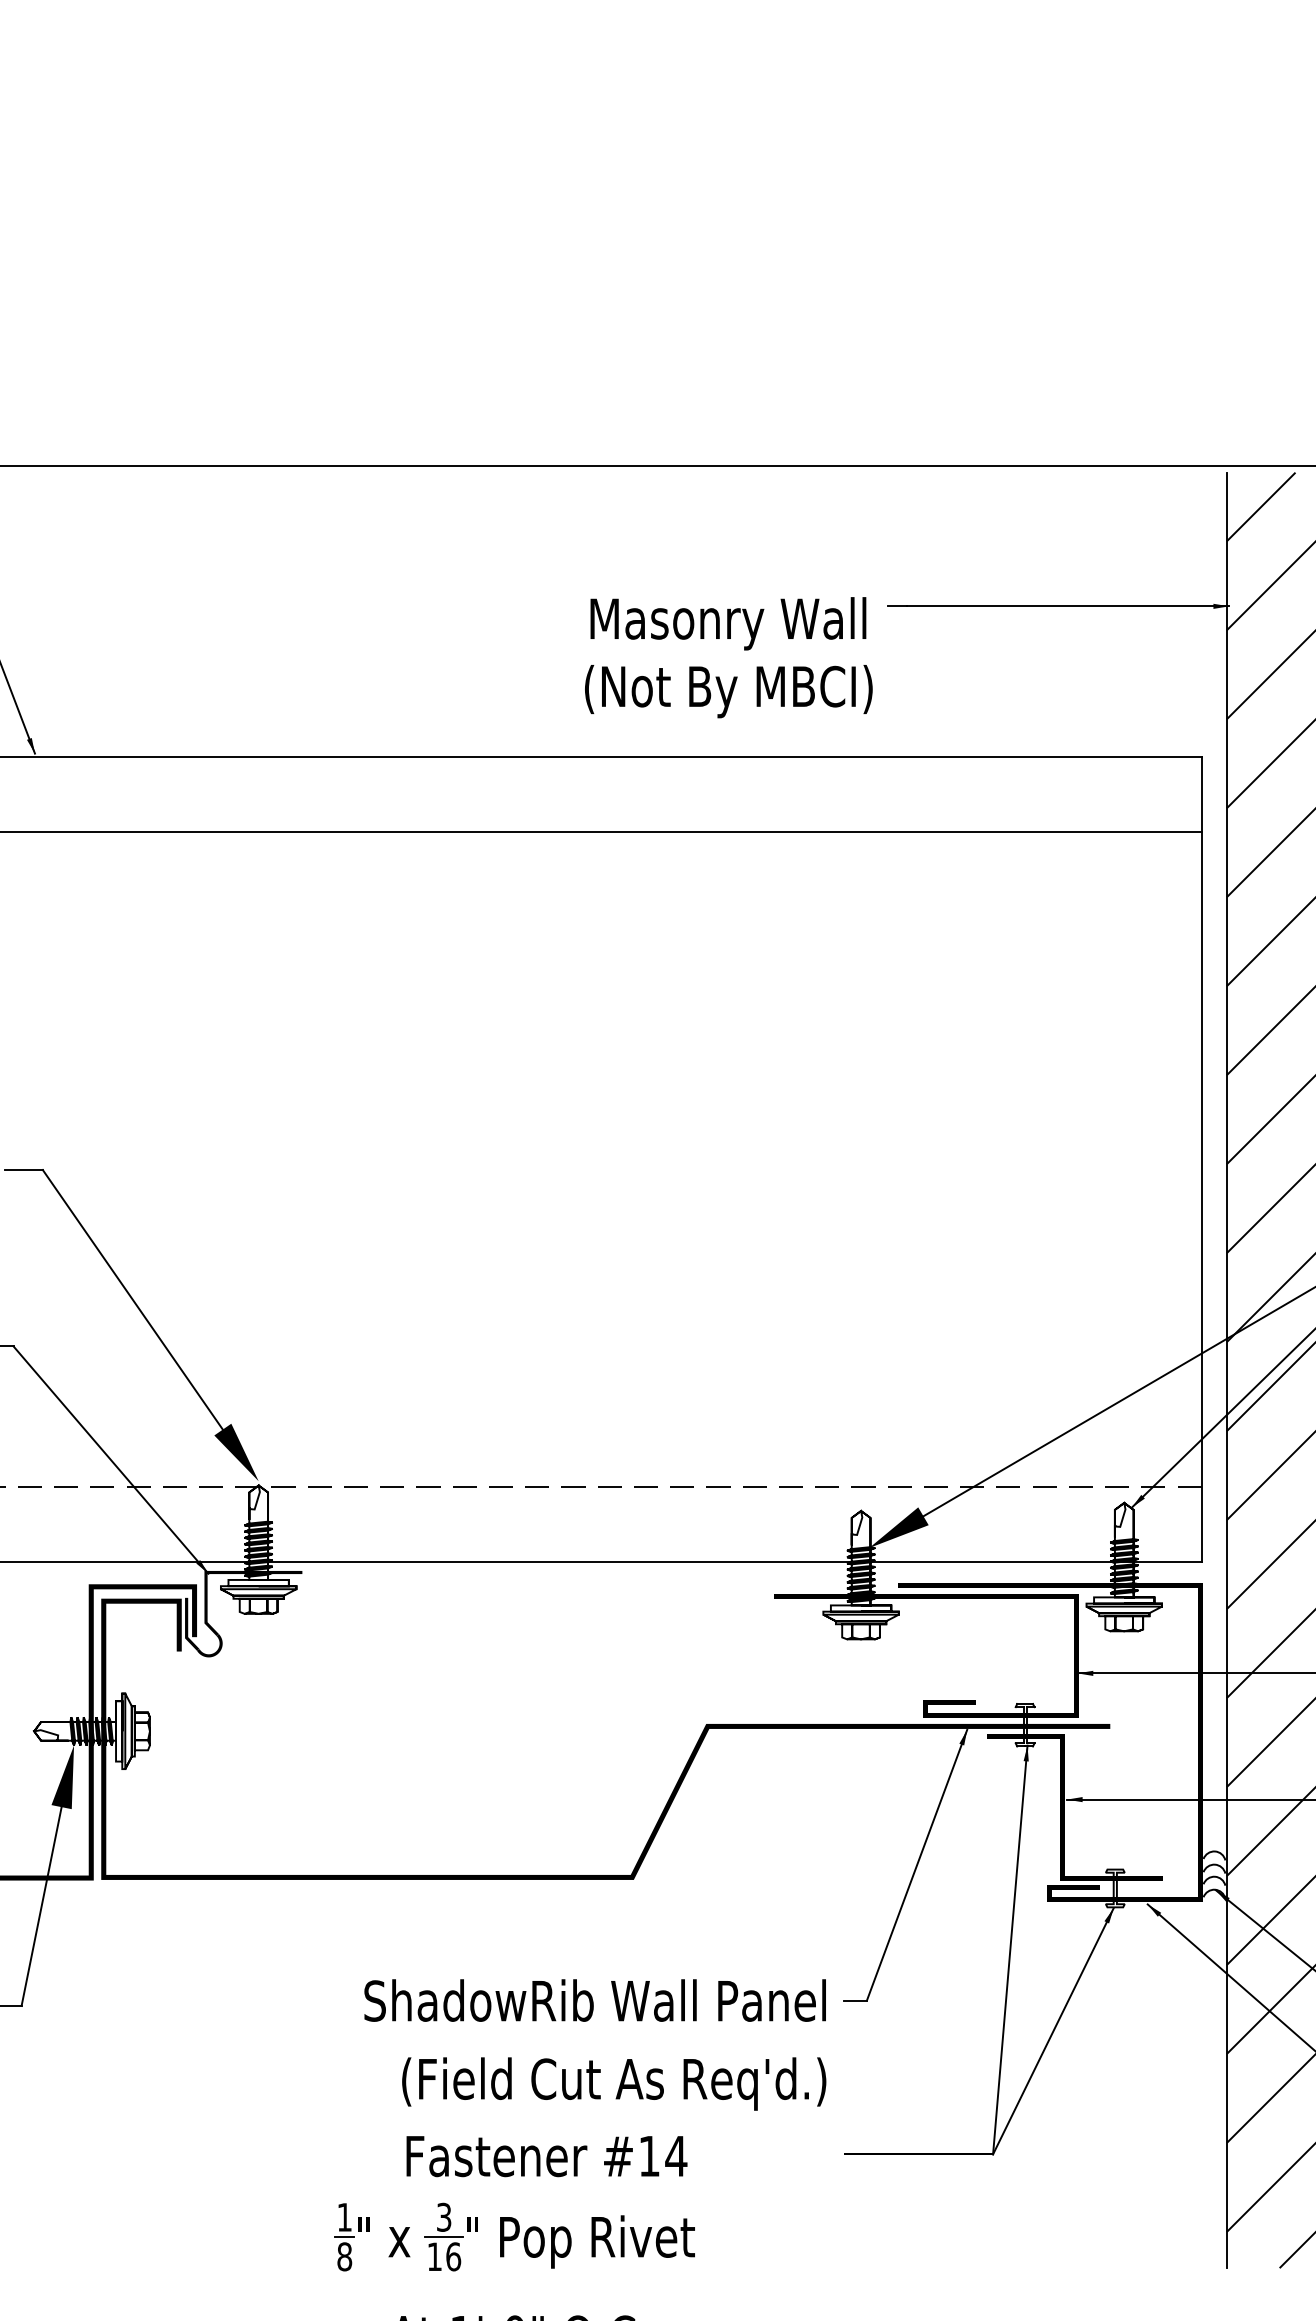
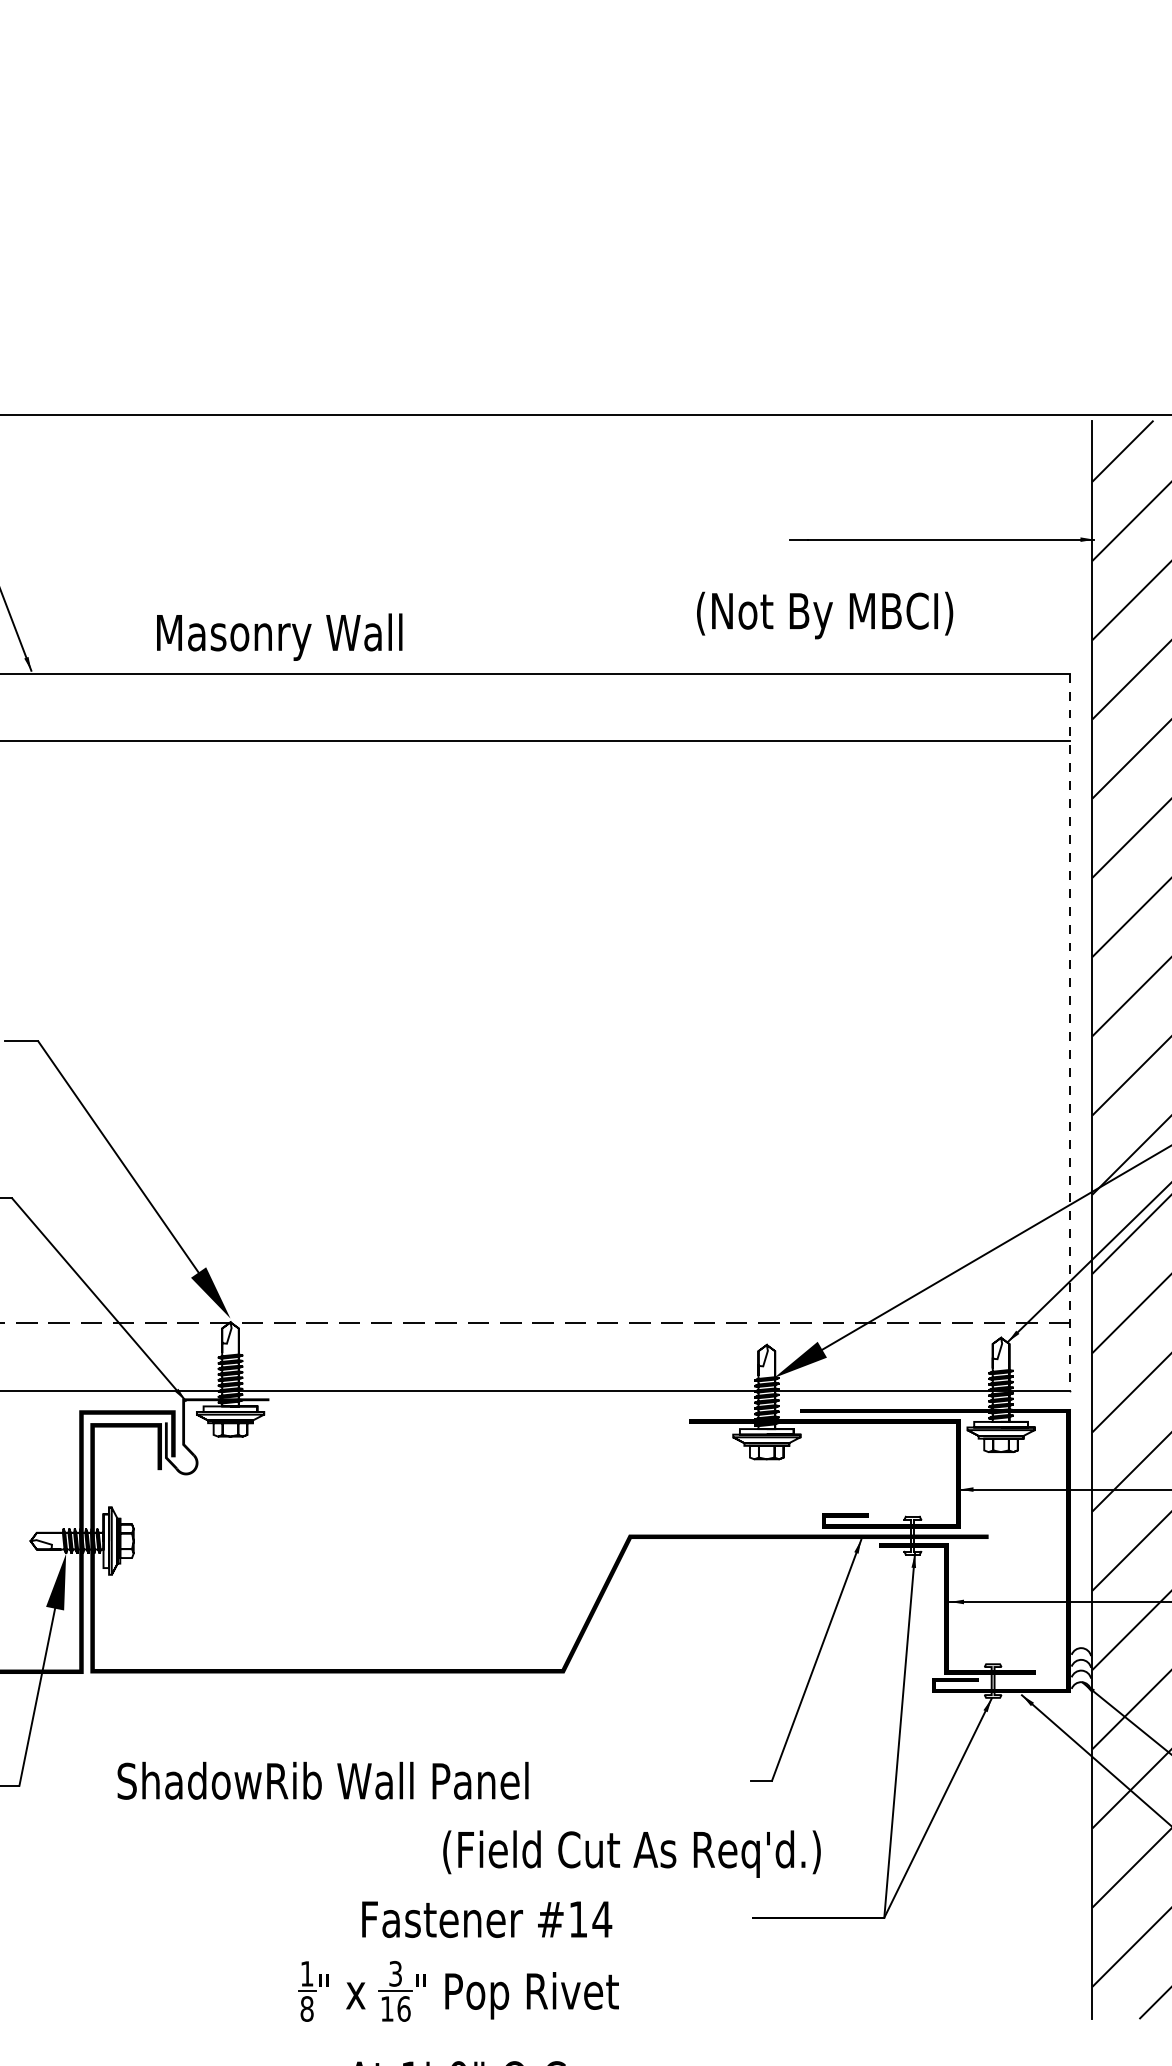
text: (728, 623) -> (279, 636), moved
text: (729, 691) -> (825, 615), moved
line: (1202, 1159) -> (1070, 1032), solid -> dashed
text: (594, 2000) -> (322, 1780), moved
text: (613, 2083) -> (631, 1853), moved

